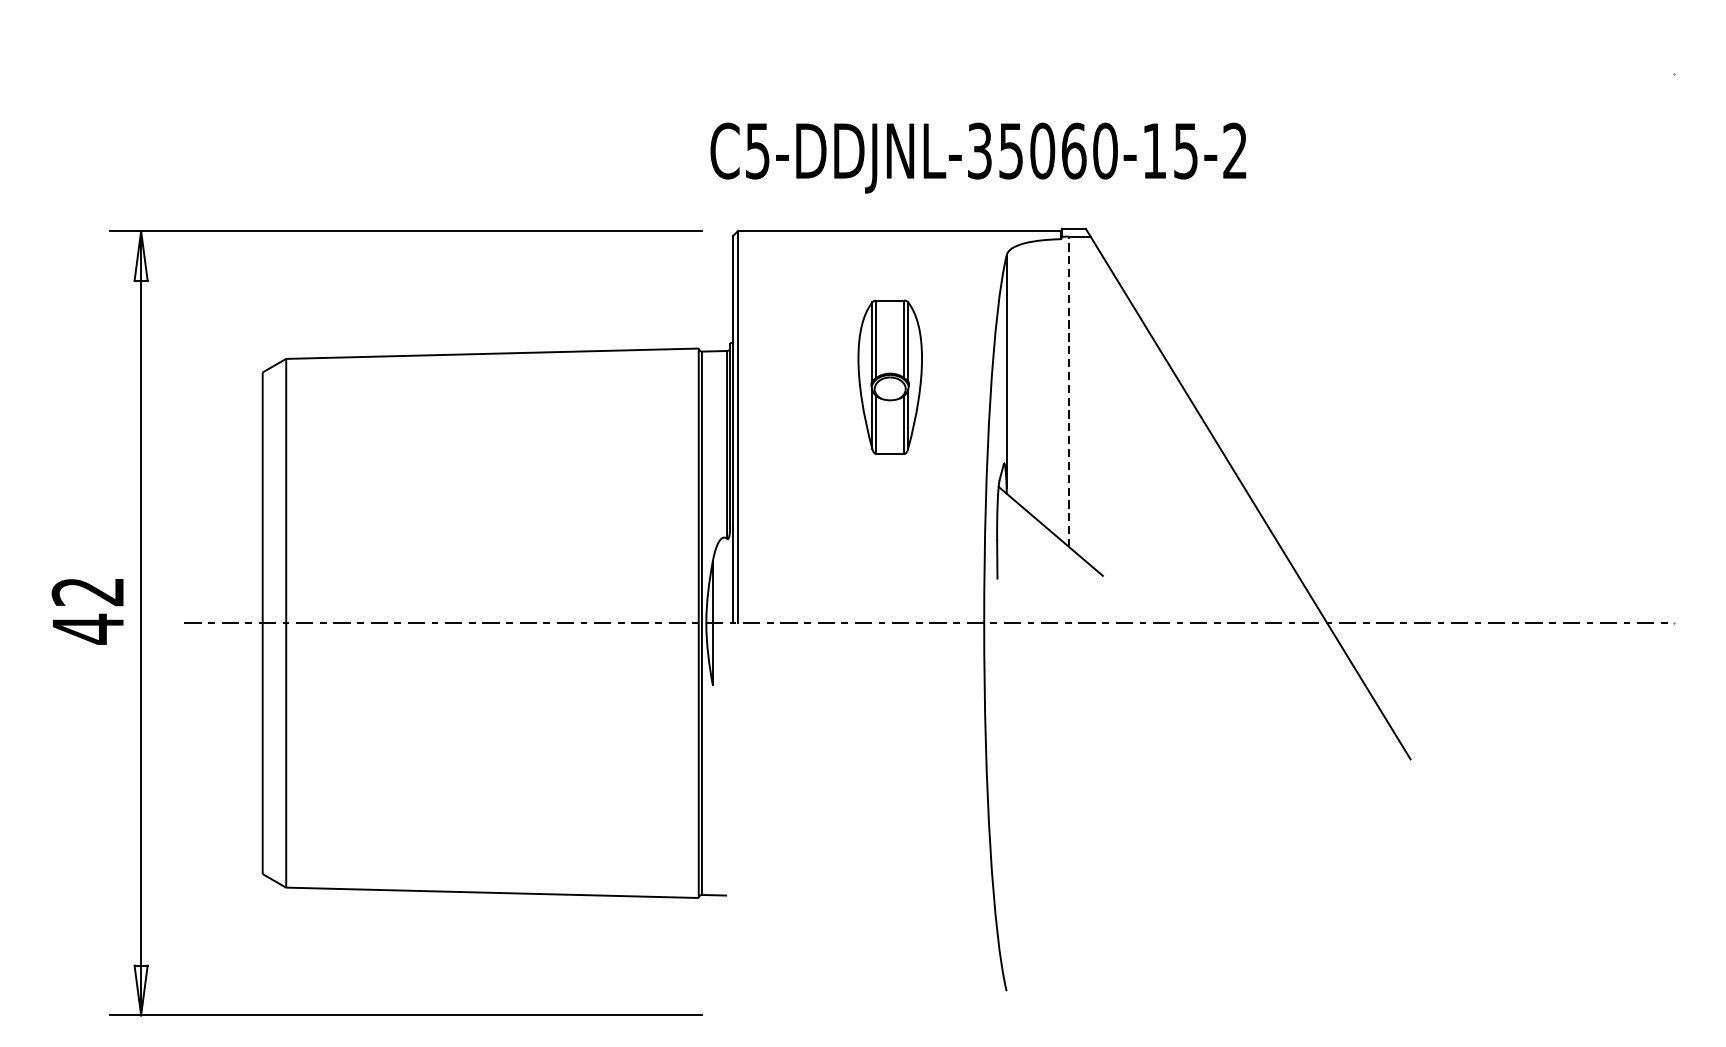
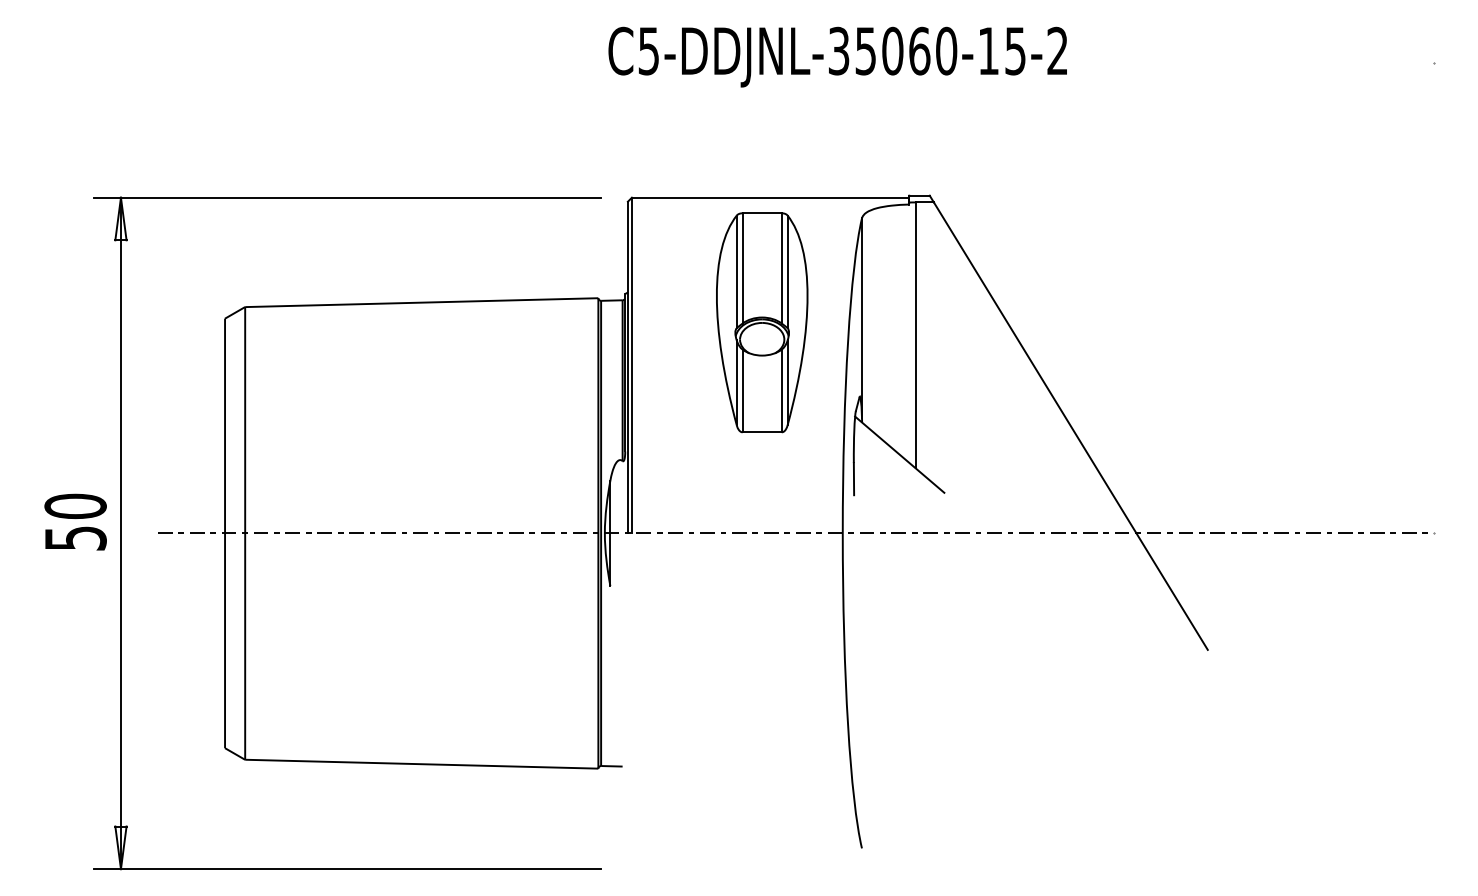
text: (978, 157) -> (837, 56), moved
part: (890, 376) -> (762, 322), size x1.67
line: (1069, 392) -> (915, 335), dashed -> solid
text: (88, 610) -> (75, 522), 42 -> 50

